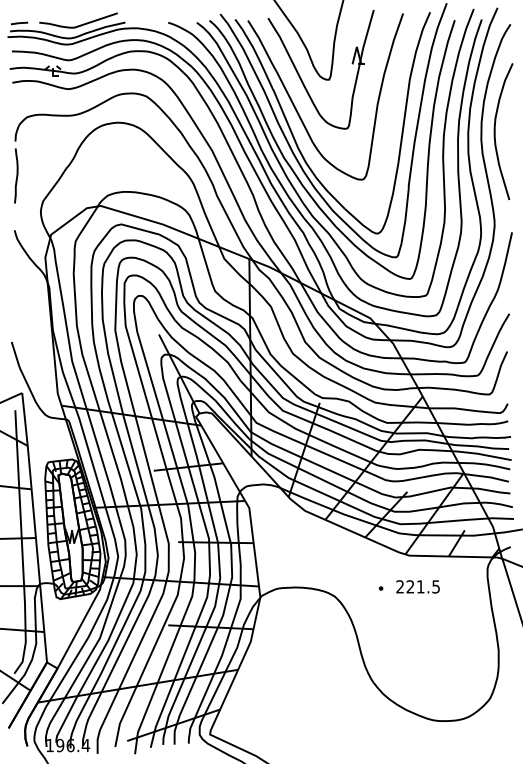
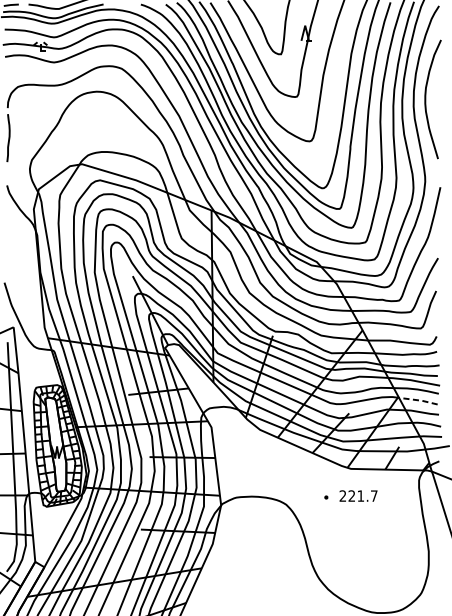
line: (487, 477) -> (419, 400), solid -> dashed
text: (435, 586) -> (373, 495), 221.5 -> 221.7

